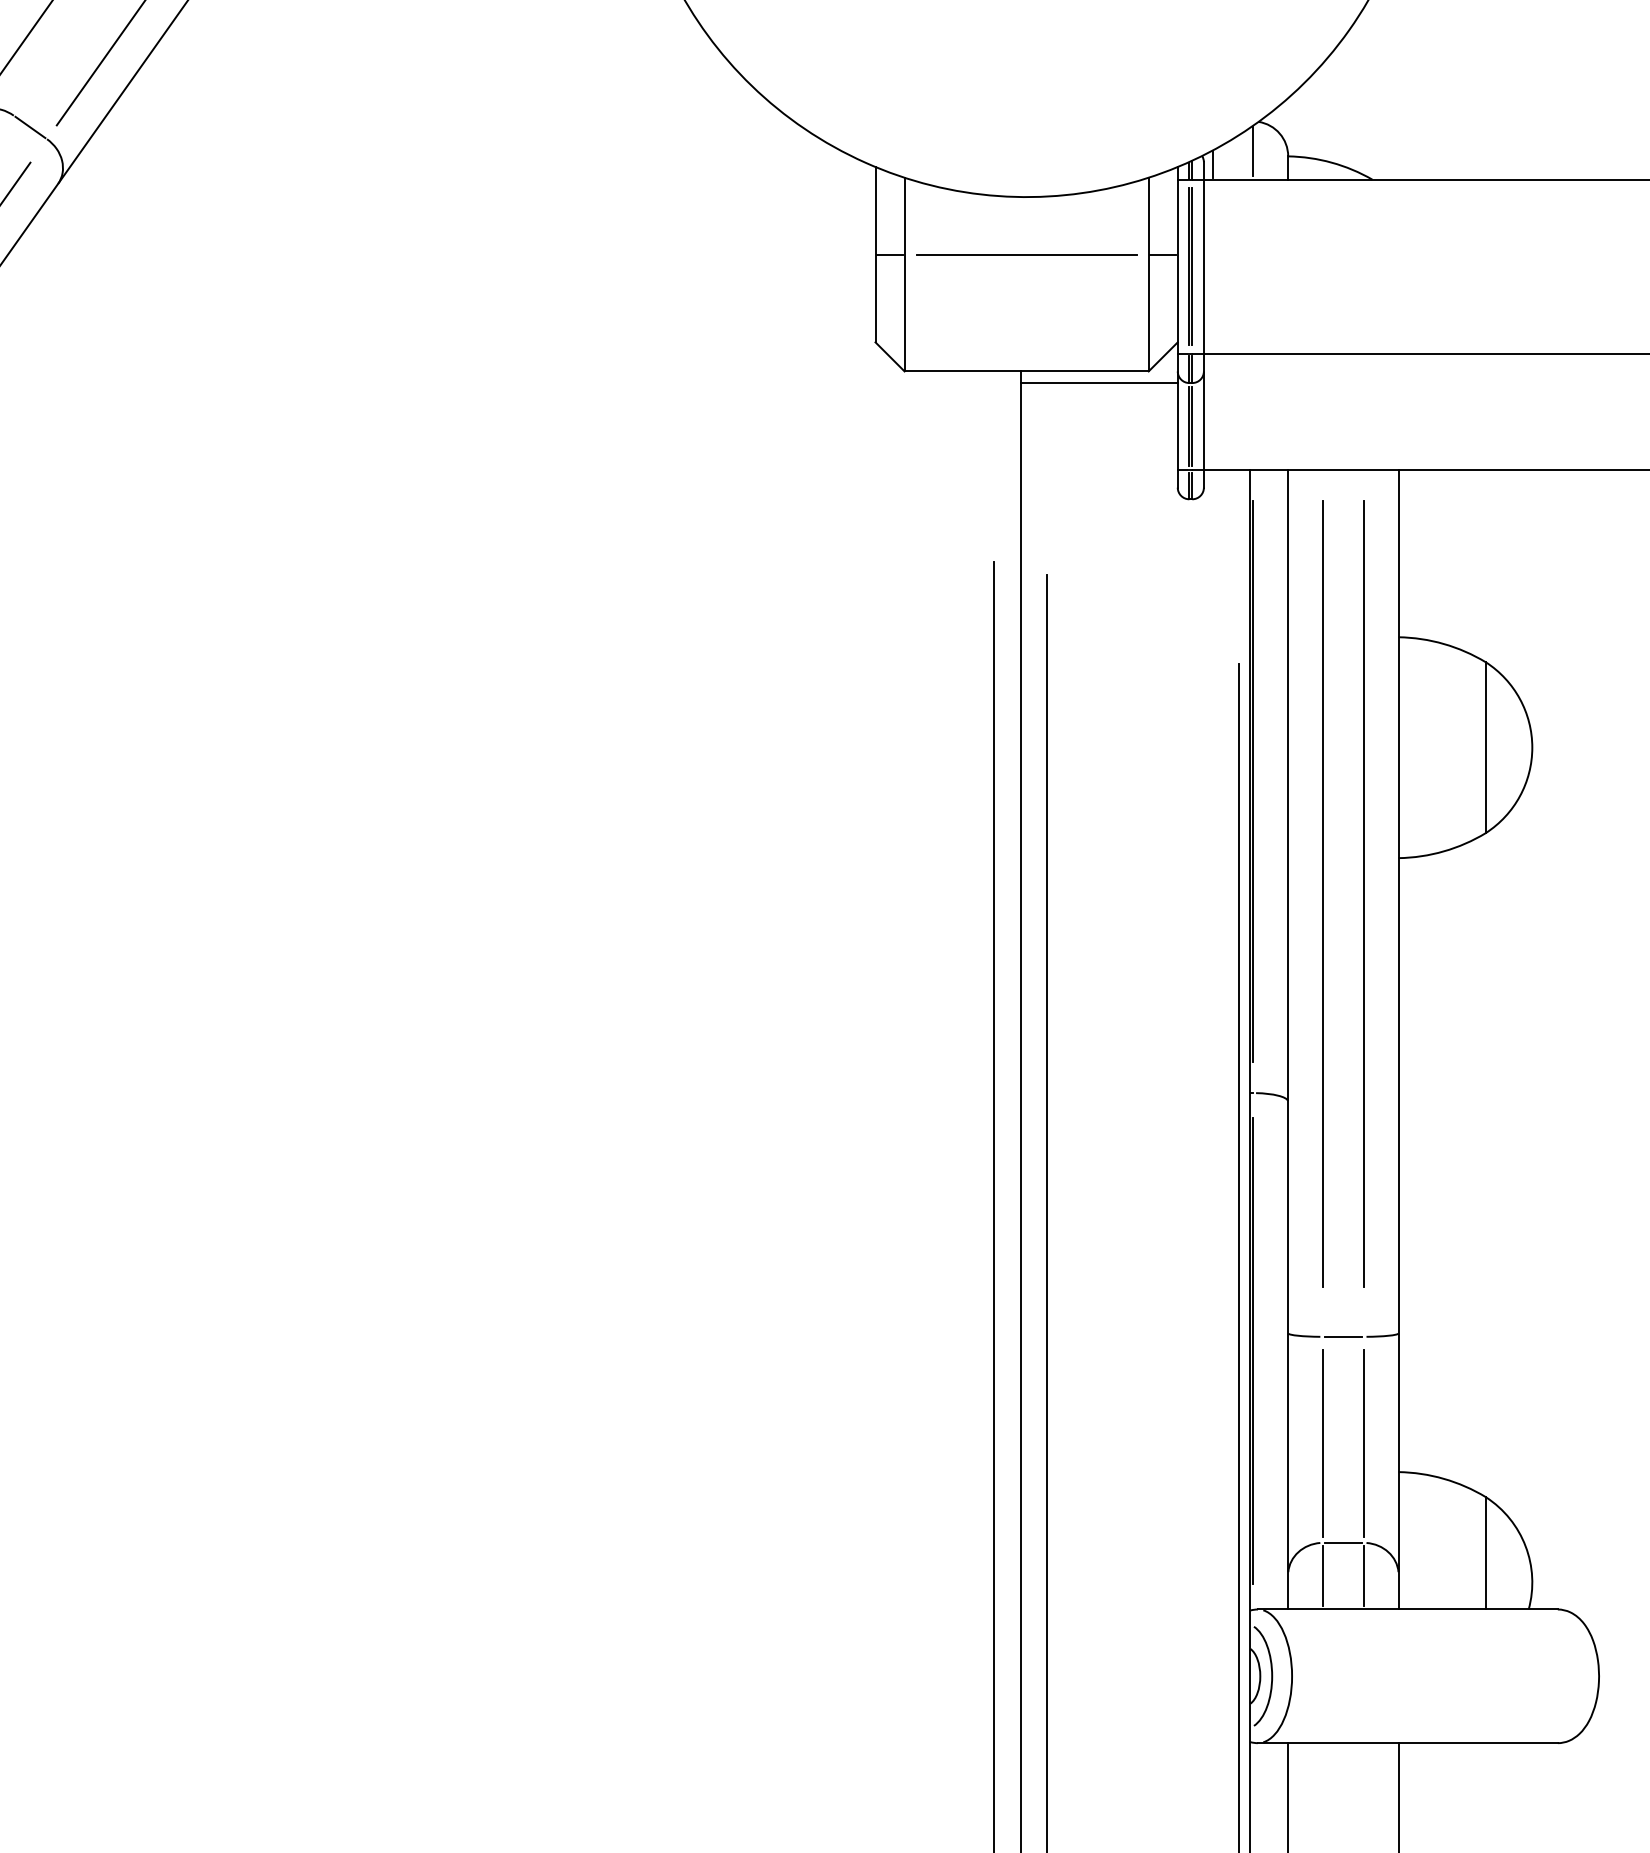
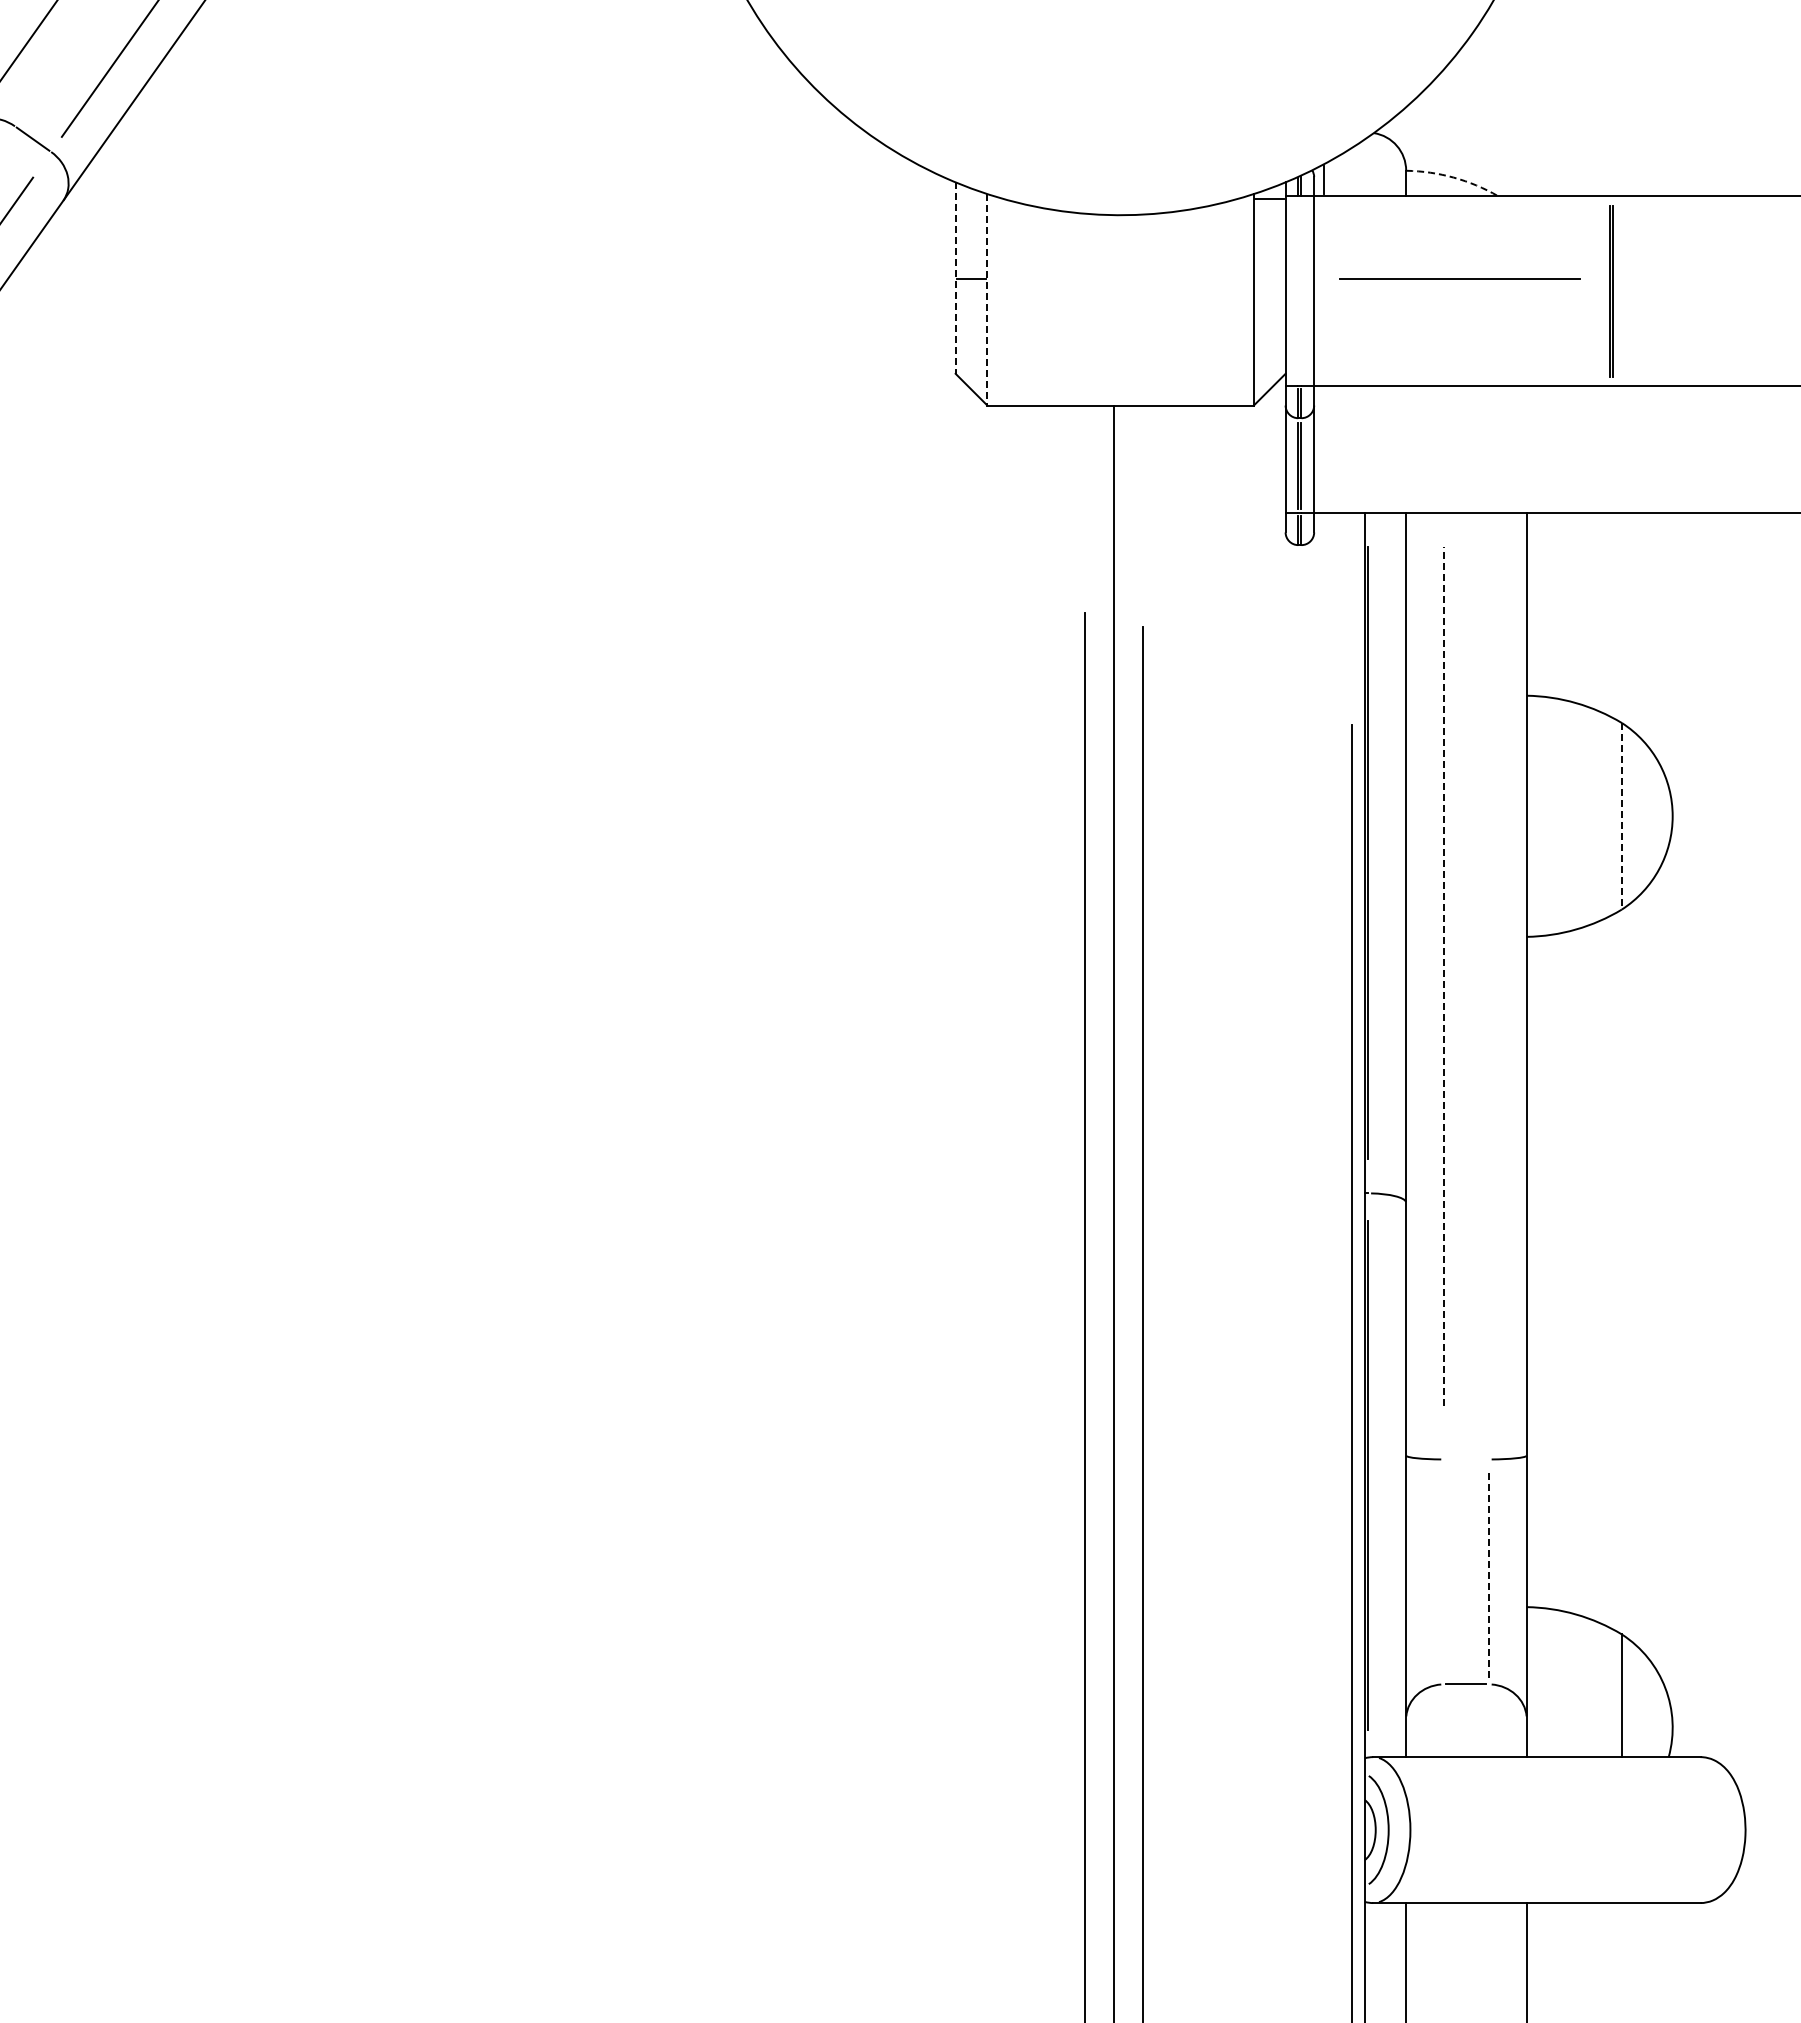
line: (1253, 150) -> (1368, 164), removed
arc: (1331, 162) -> (1453, 177), solid -> dashed
line: (875, 255) -> (955, 278), solid -> dashed
line: (1026, 255) -> (1459, 278), moved
line: (1163, 255) -> (1269, 198), moved
line: (1189, 266) -> (1610, 291), moved
line: (904, 274) -> (987, 299), solid -> dashed
line: (1098, 383) -> (1199, 418), removed
line: (1485, 747) -> (1621, 816), solid -> dashed
line: (1323, 893) -> (1444, 975), solid -> dashed
line: (1363, 893) -> (1488, 975), removed
line: (1343, 1336) -> (1466, 1459), removed
line: (1323, 1443) -> (1444, 1575), removed
line: (1363, 1443) -> (1488, 1575), solid -> dashed
line: (1323, 1575) -> (1444, 1719), removed
line: (1363, 1575) -> (1488, 1719), removed

